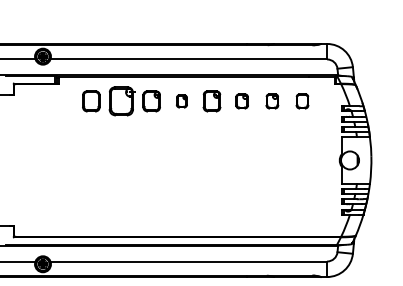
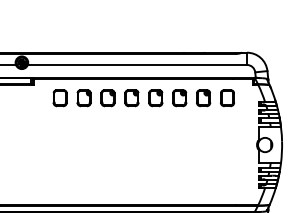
part: (121, 101) -> (84, 98), size x0.71
part: (181, 101) -> (131, 98), size x1.67
part: (241, 101) -> (179, 98), size x1.43
part: (272, 101) -> (203, 98), size x1.43
part: (302, 101) -> (227, 98), size x1.43

